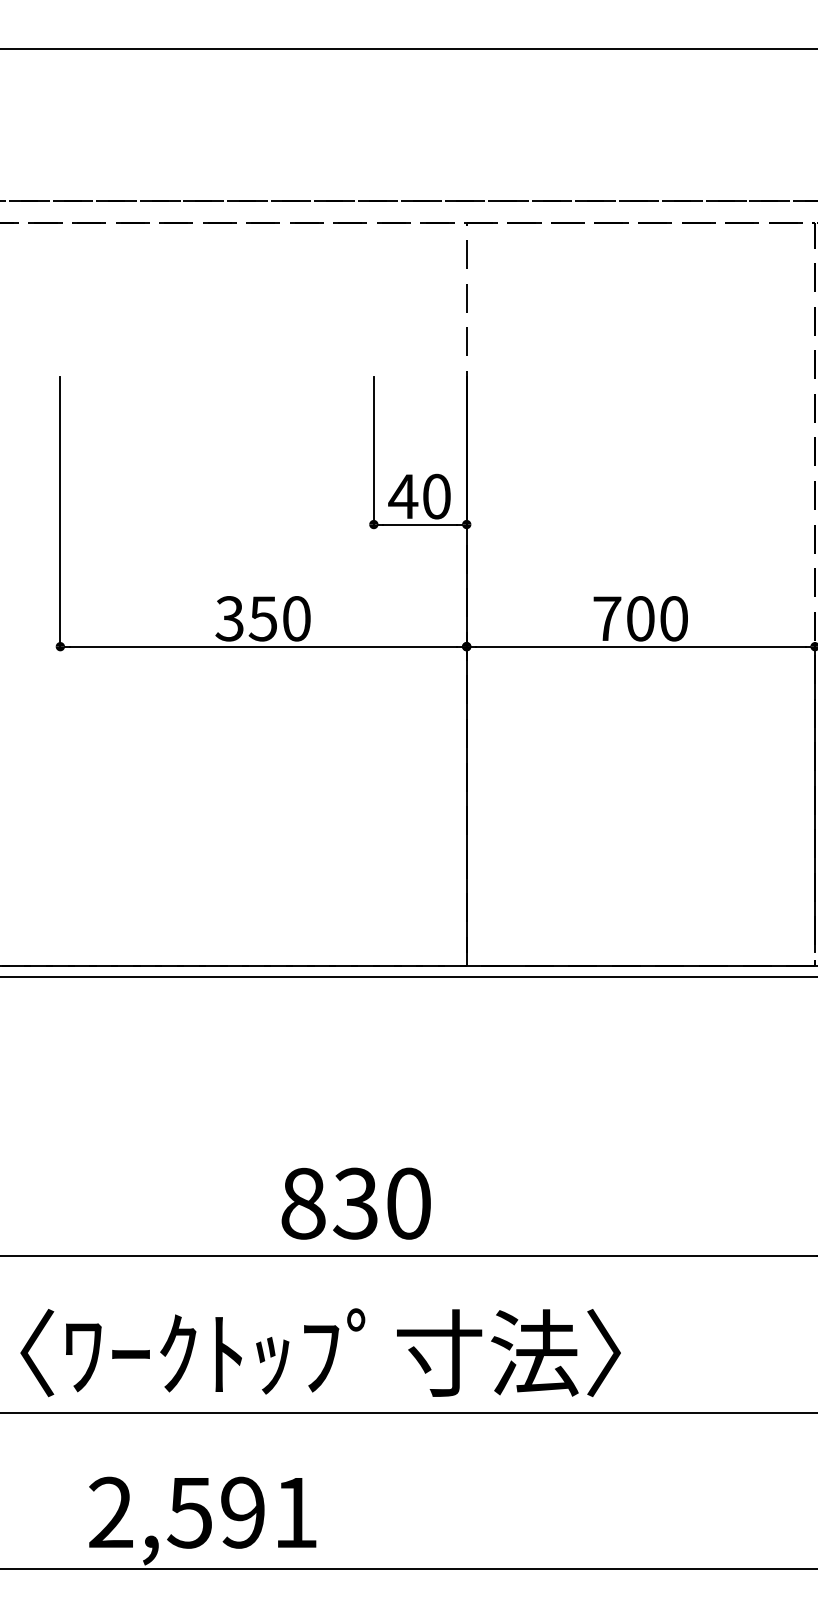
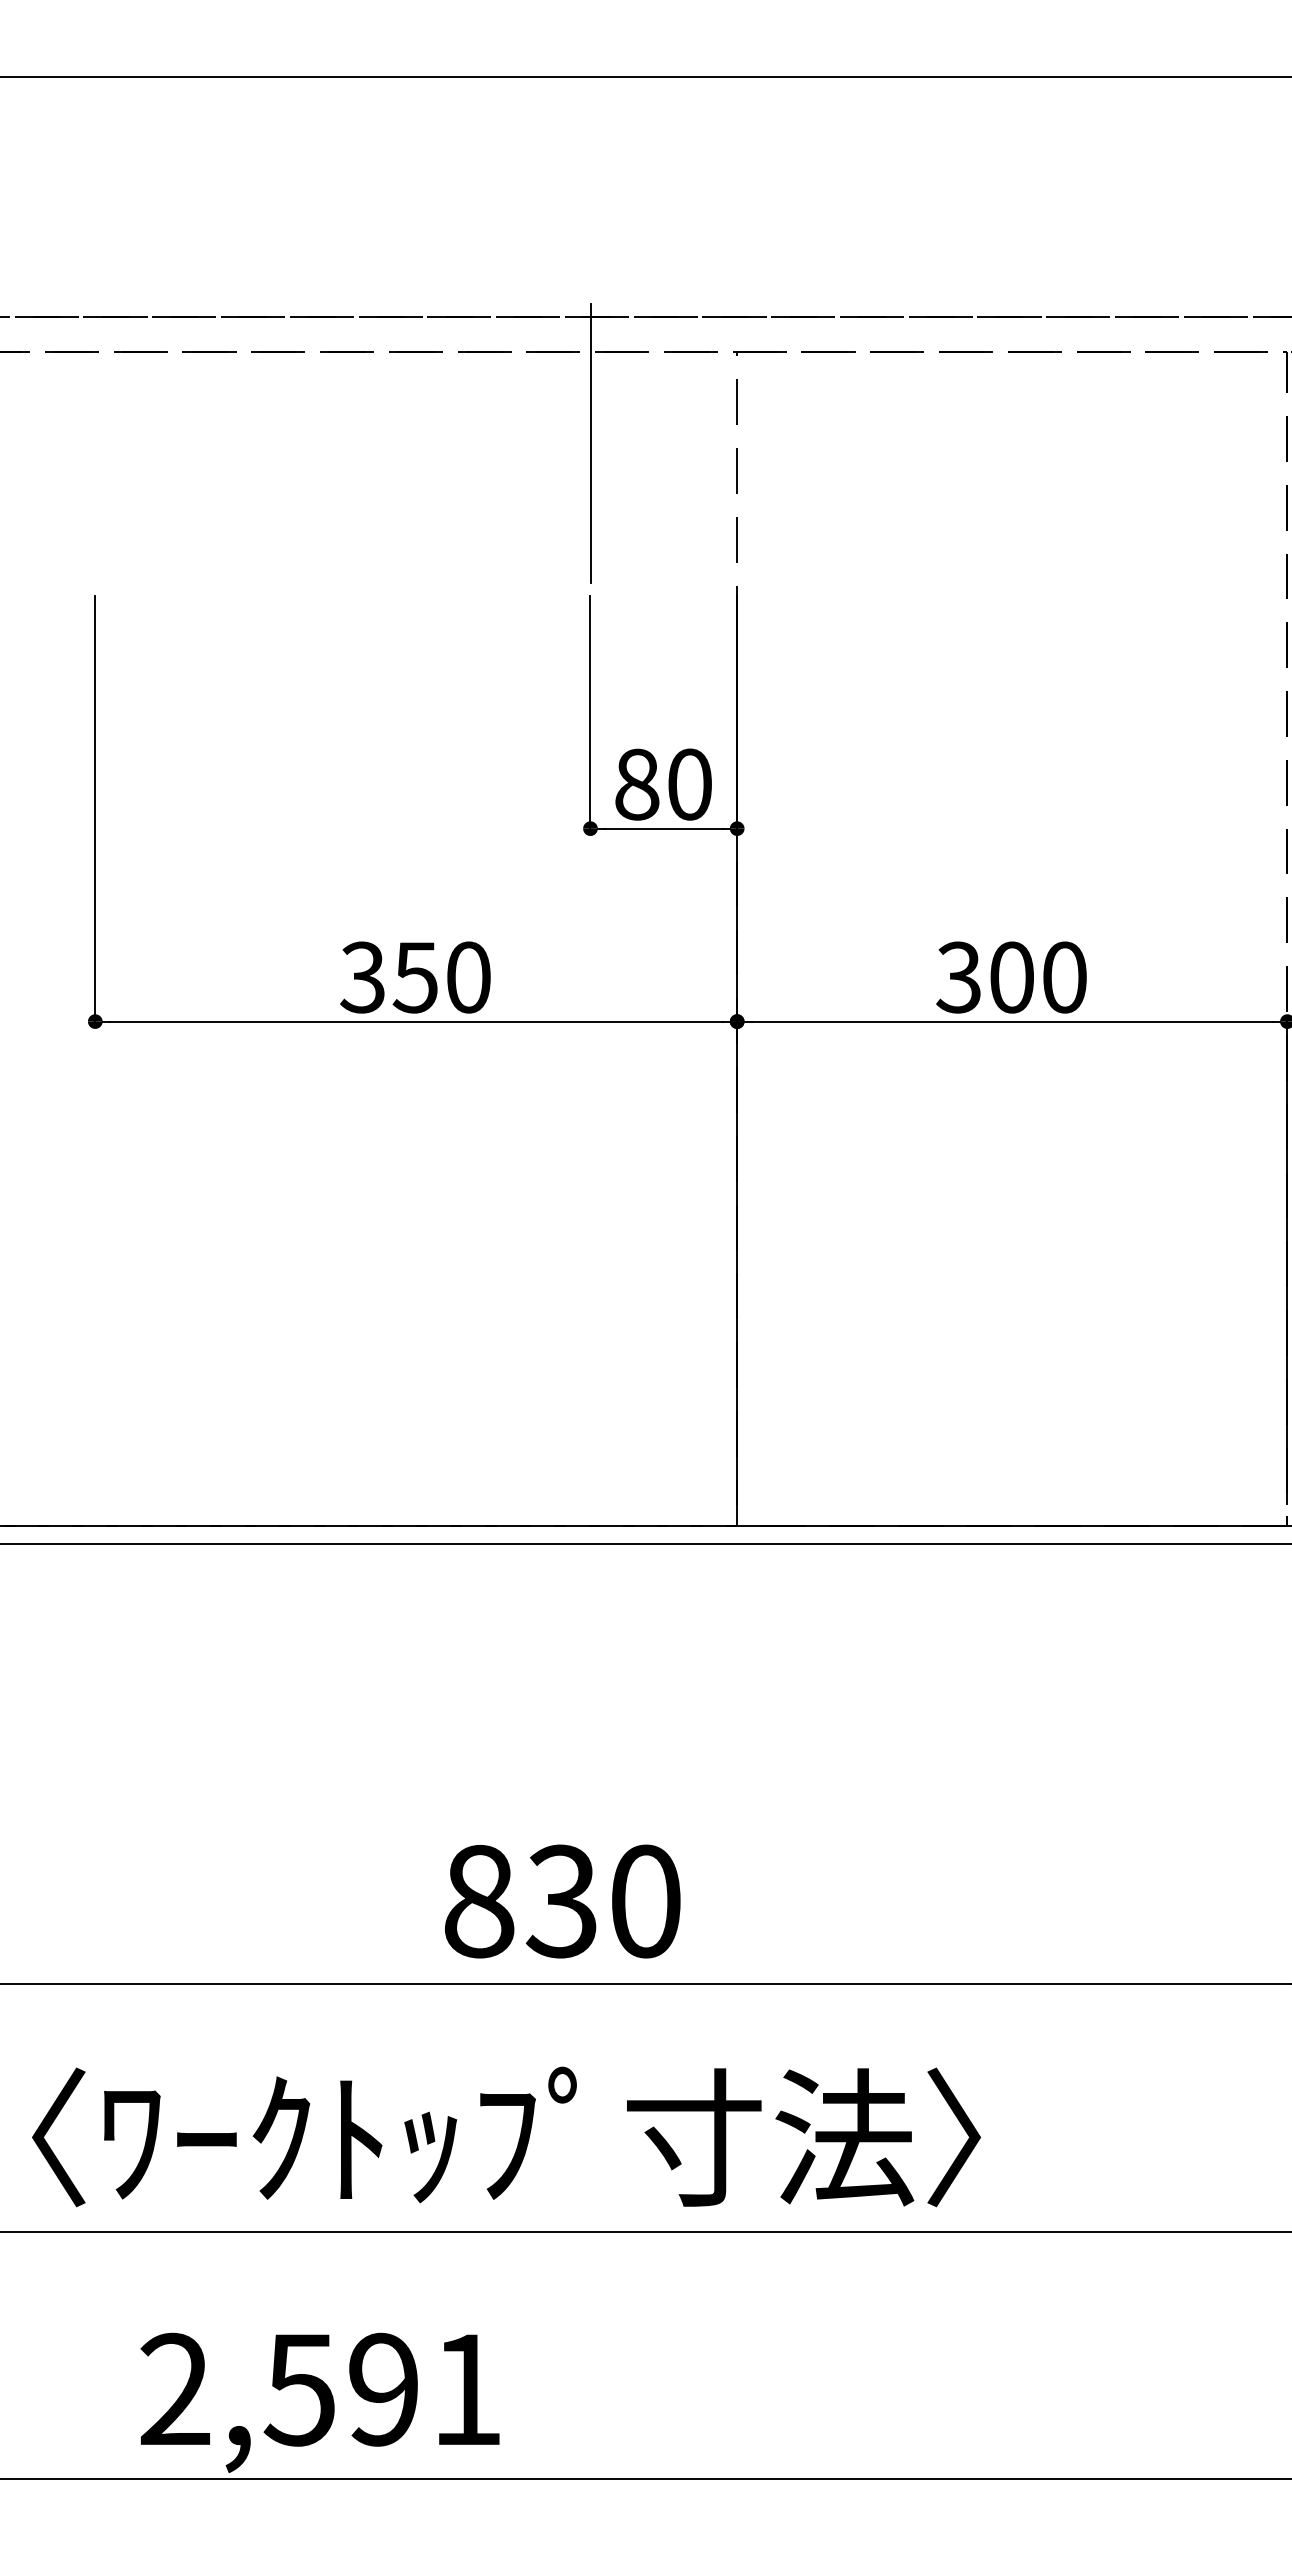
line: (373, 280) -> (589, 443), added
text: (403, 496) -> (637, 784), 40 -> 80
text: (606, 618) -> (957, 977), 700 -> 300

